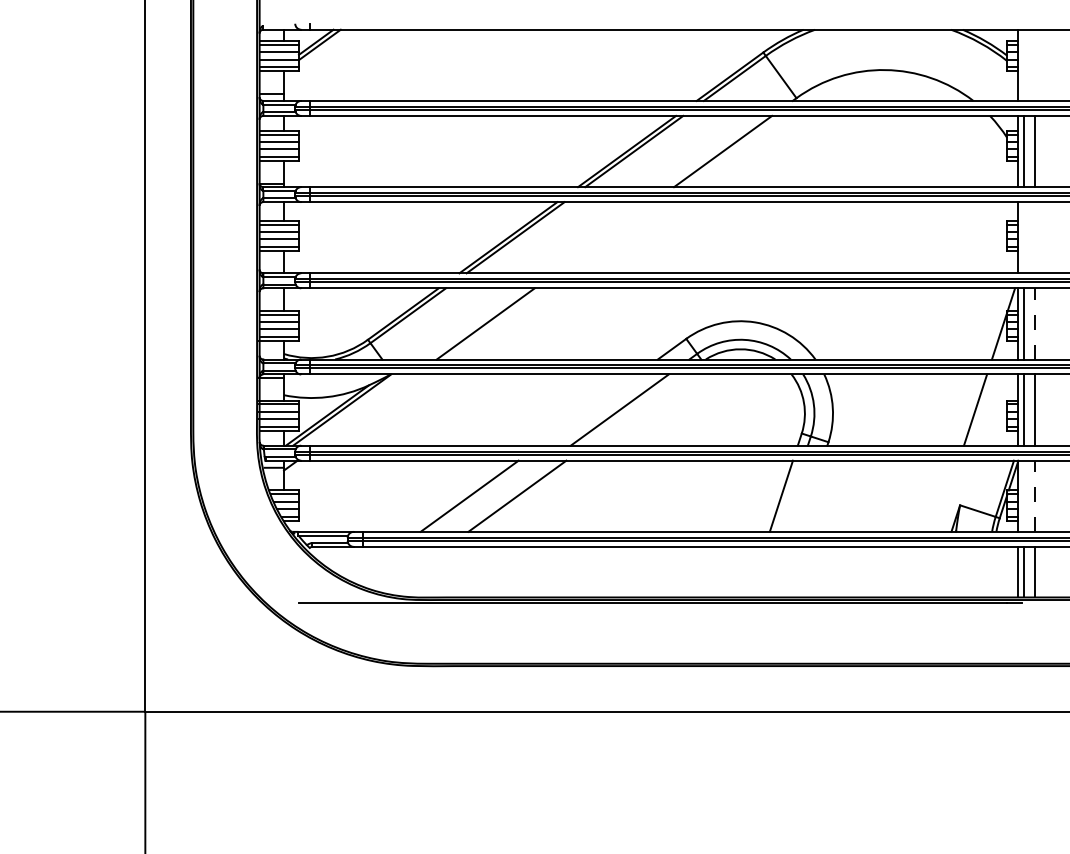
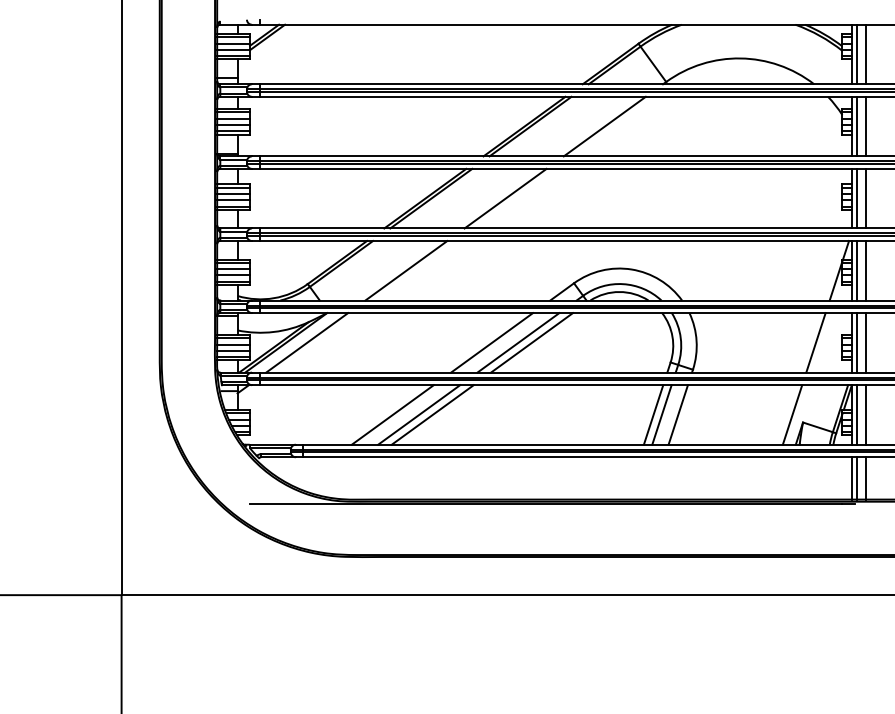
line: (1024, 65) -> (856, 54), added
line: (1034, 65) -> (865, 54), added
line: (604, 237) -> (505, 198), added
line: (1024, 237) -> (856, 198), added
line: (1034, 237) -> (865, 198), added
line: (1034, 323) -> (865, 270), dashed -> solid
line: (367, 409) -> (307, 342), added
line: (588, 409) -> (492, 342), added
line: (635, 409) -> (531, 342), added
line: (501, 495) -> (419, 414), added
line: (790, 495) -> (661, 414), added
line: (809, 495) -> (677, 414), added
line: (947, 495) -> (792, 414), added
line: (1024, 495) -> (856, 414), added
line: (1034, 495) -> (865, 414), dashed -> solid

